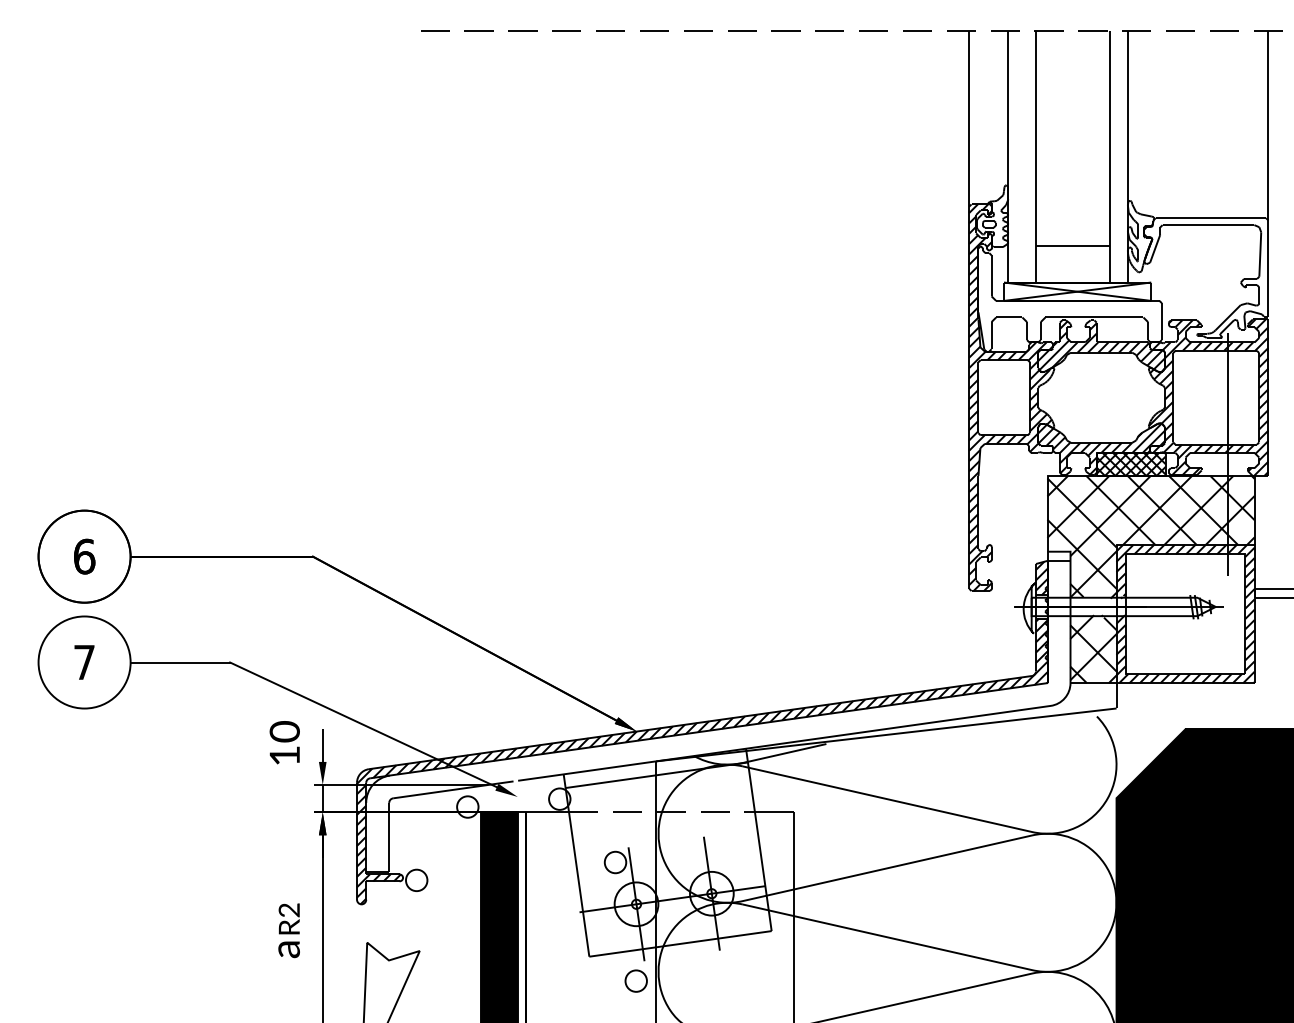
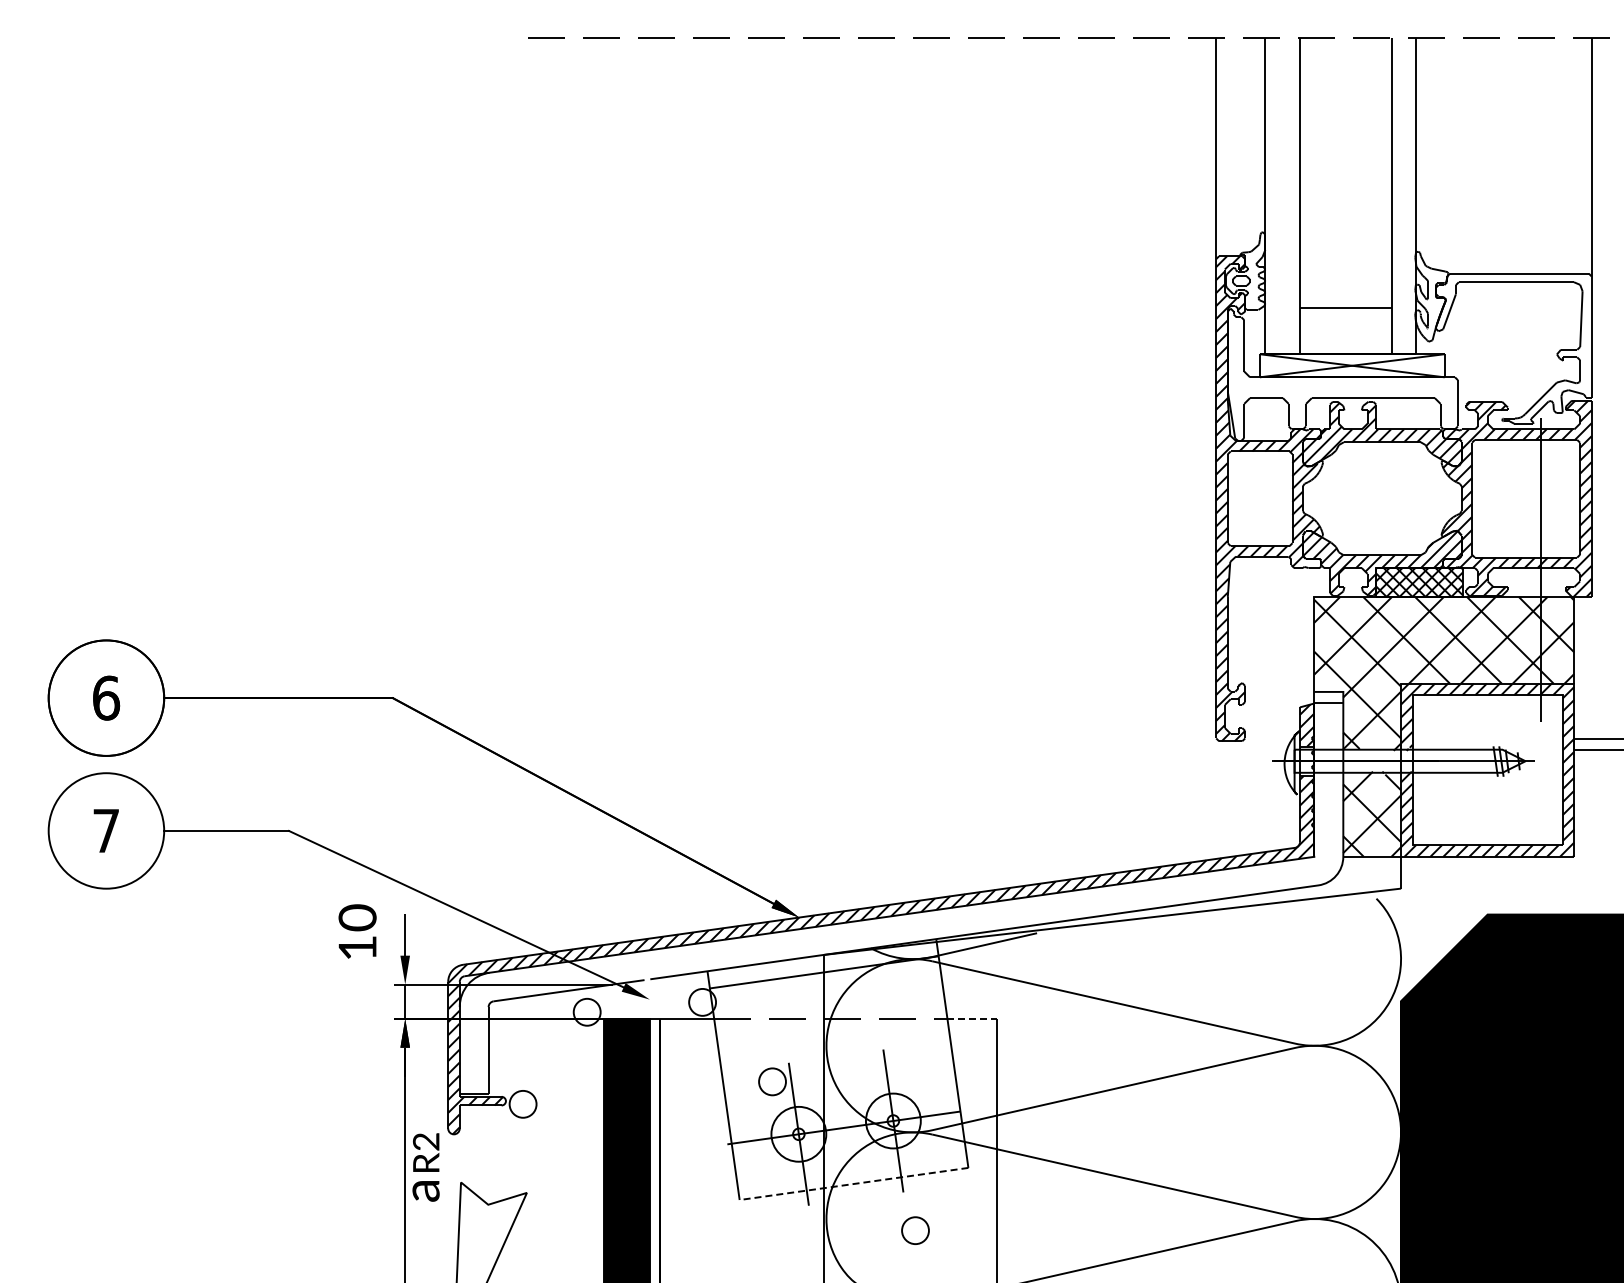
line: (774, 812) -> (972, 1018), solid -> dashed
text: (288, 930) -> (425, 1167), moved
line: (680, 944) -> (853, 1184), solid -> dashed
circle: (636, 980) -> (915, 1230), moved

